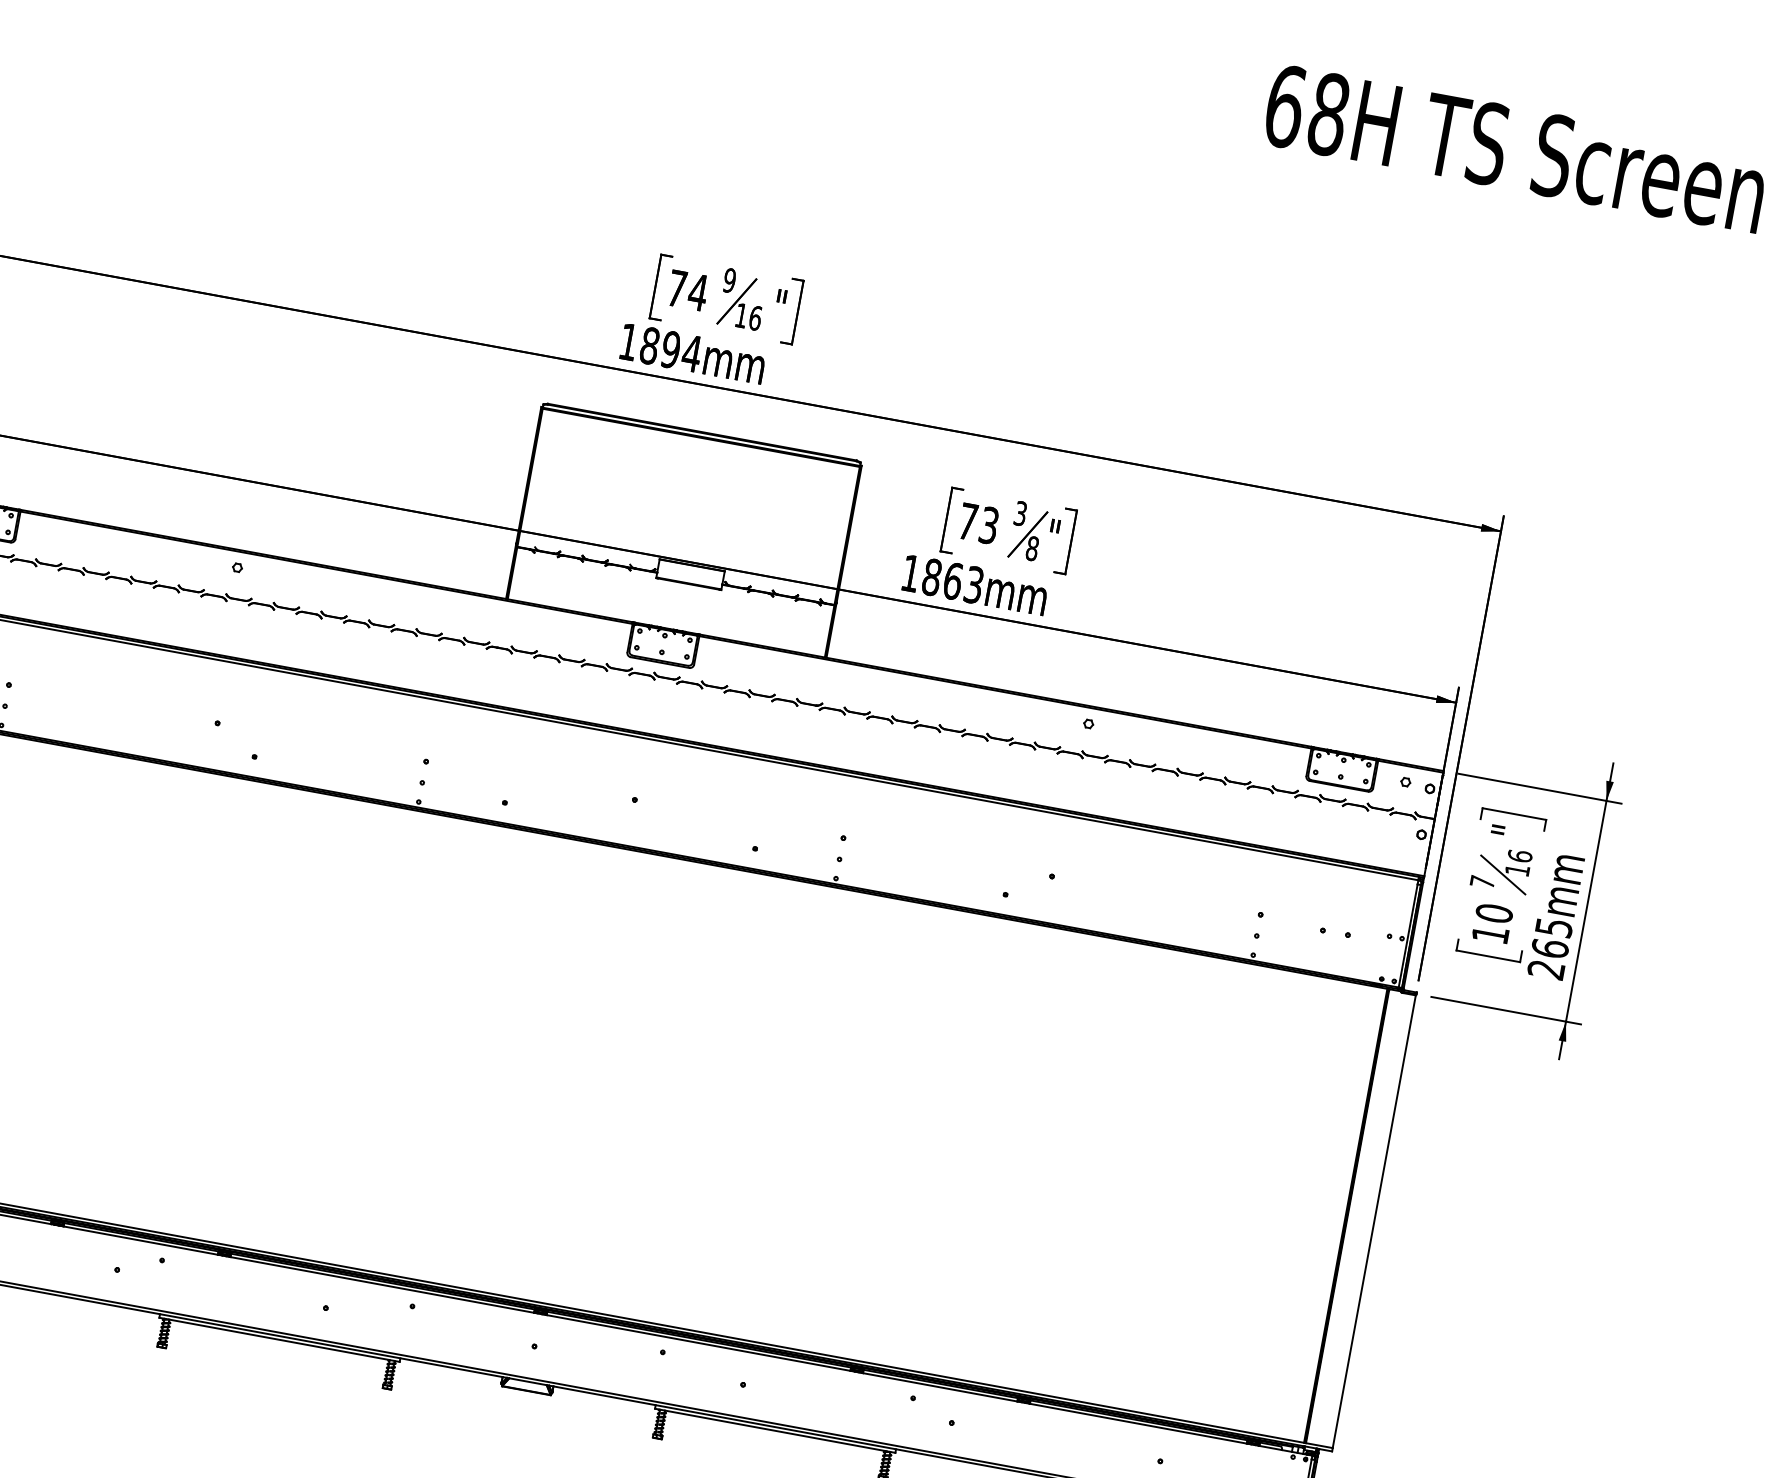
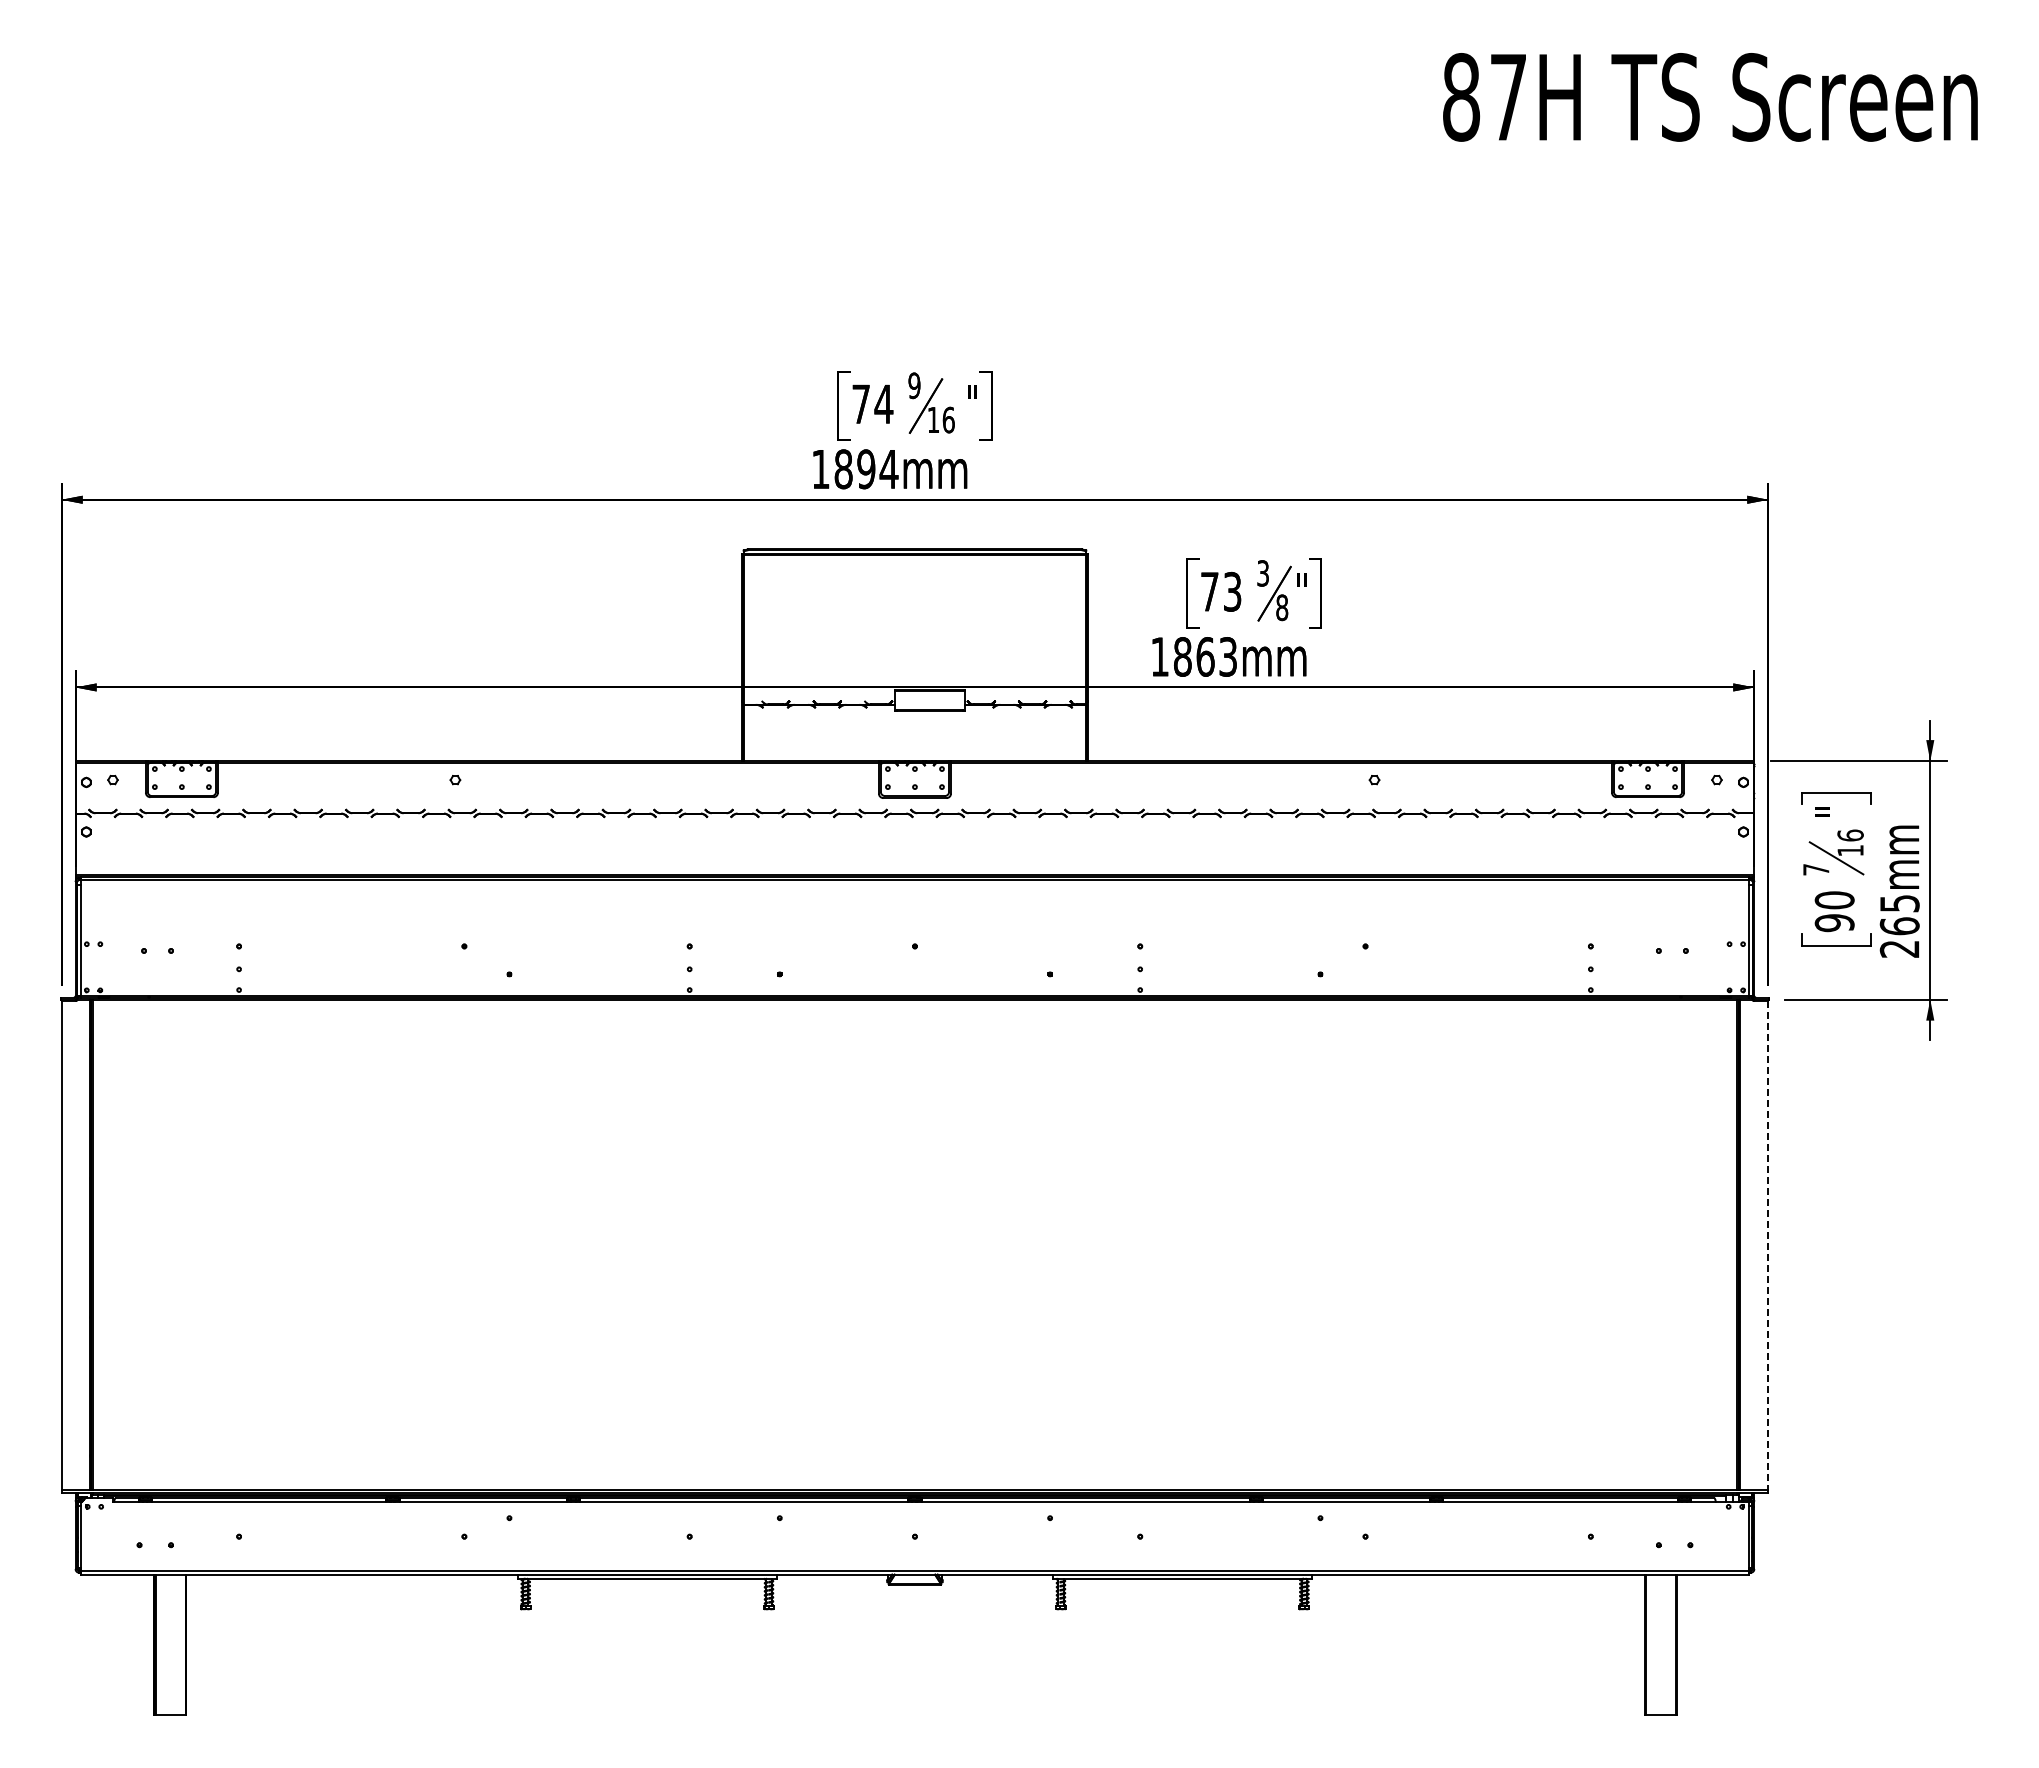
text: (1307, 110) -> (1485, 97), 68H -> 87H
text: (1490, 934) -> (1834, 923), 10 -> 90
line: (1374, 1221) -> (1768, 1245), solid -> dashed

